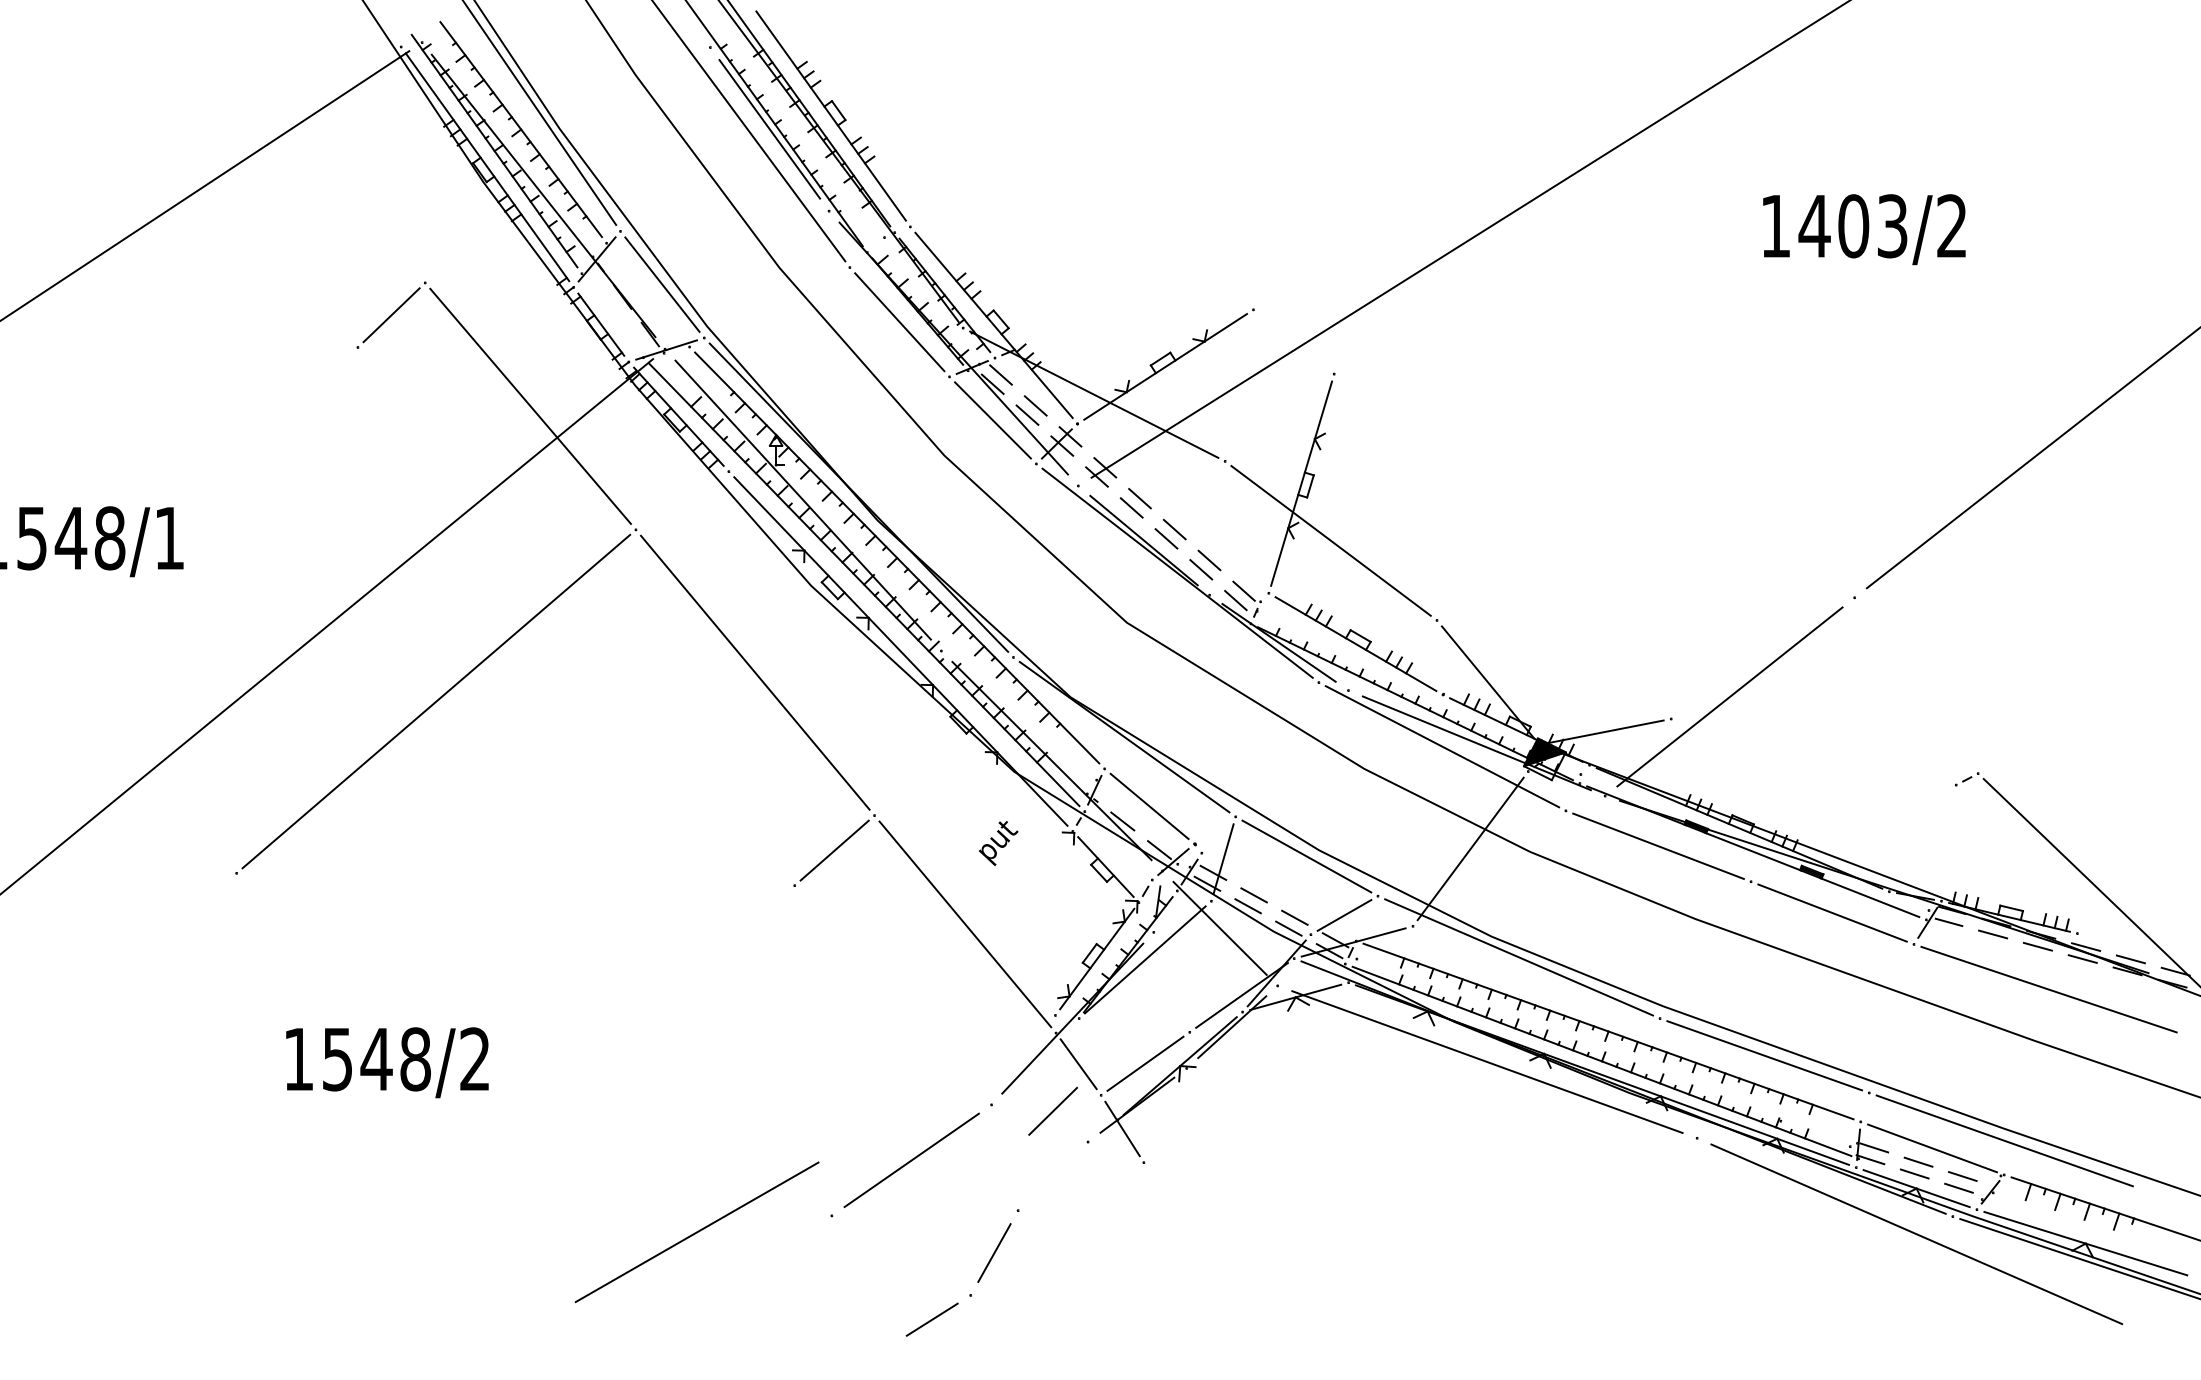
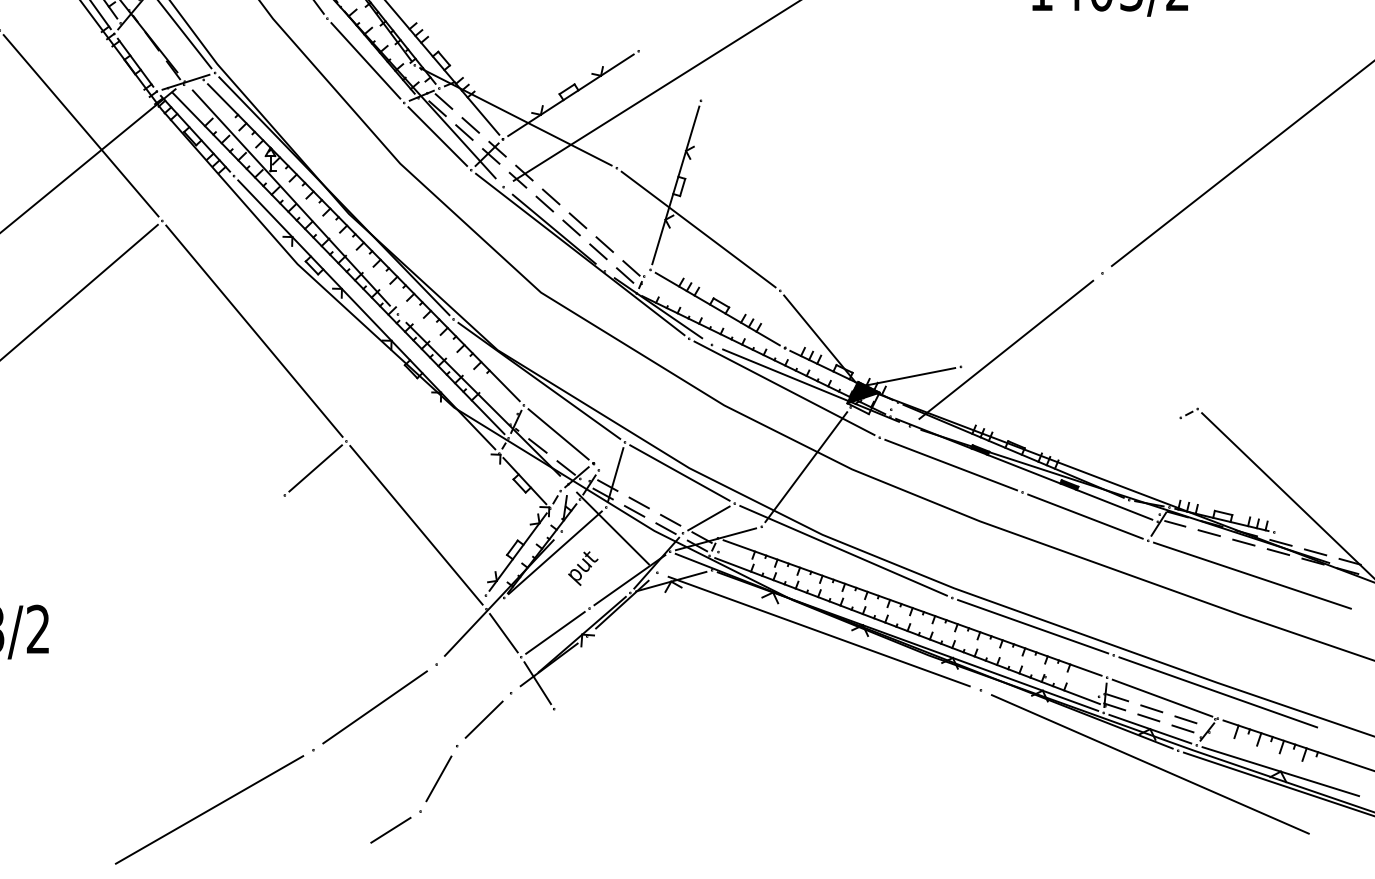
text: (998, 843) -> (583, 568), moved
line: (1052, 1110) -> (483, 719), moved
line: (696, 1232) -> (209, 810), moved

